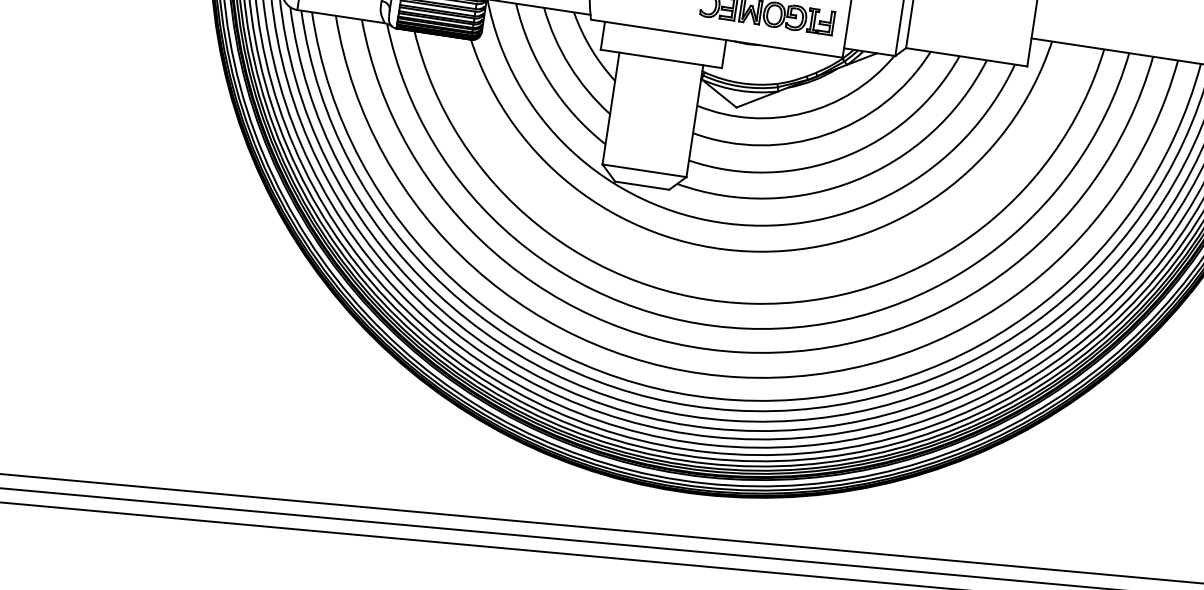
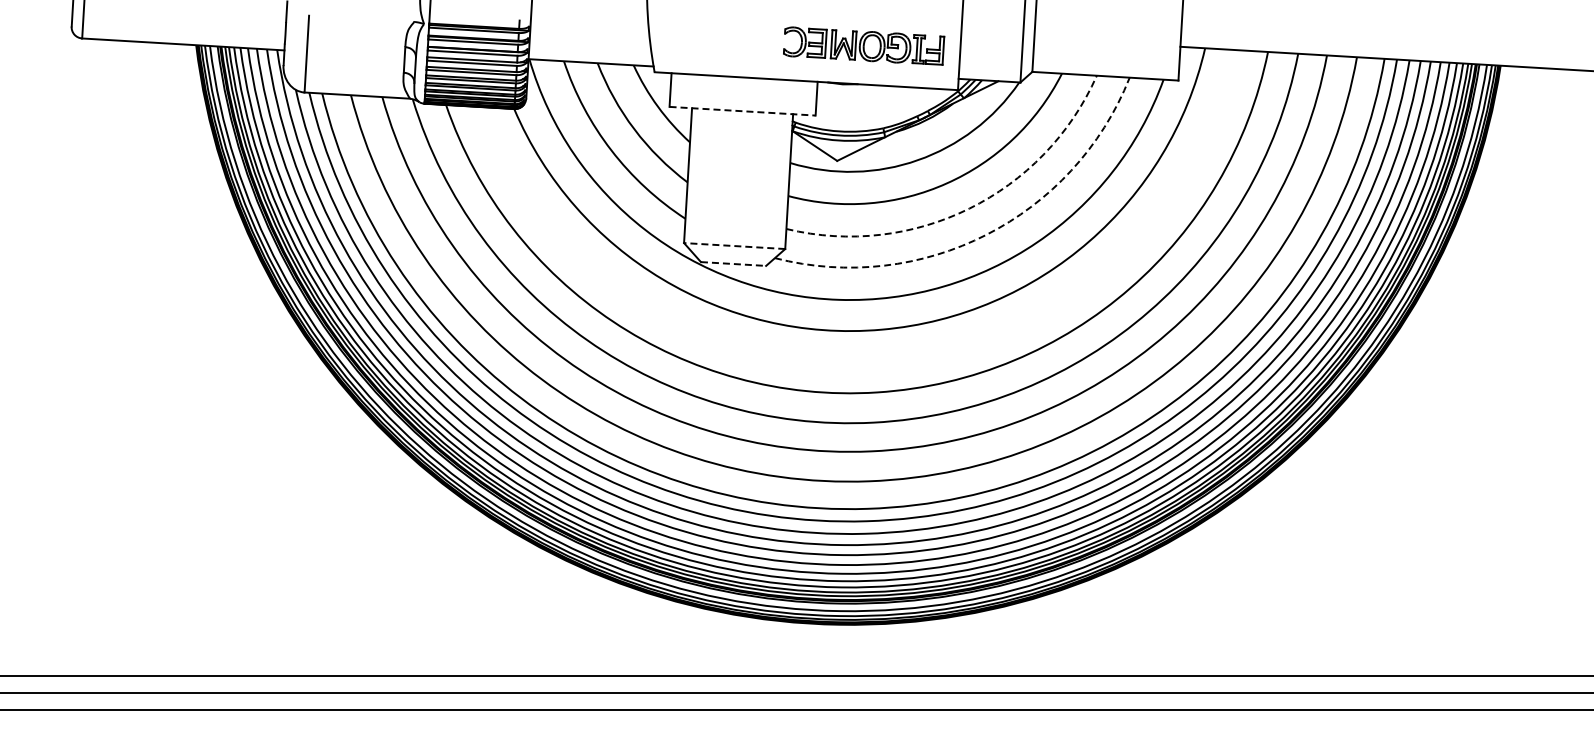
line: (662, 59) -> (743, 111), solid -> dashed
arc: (843, 157) -> (969, 208), solid -> dashed
line: (644, 171) -> (734, 246), solid -> dashed
arc: (855, 180) -> (986, 234), solid -> dashed
line: (642, 186) -> (733, 264), solid -> dashed

